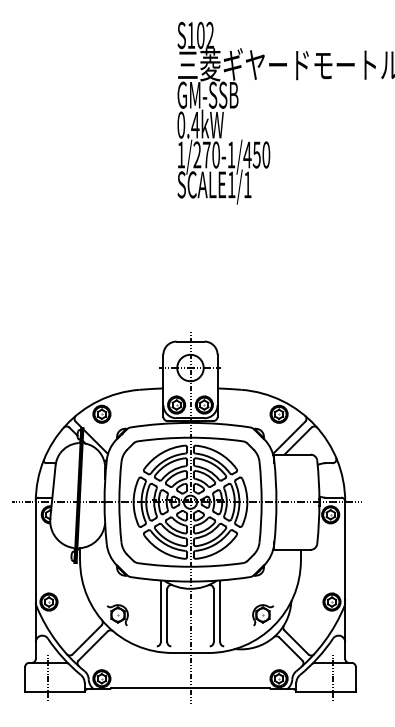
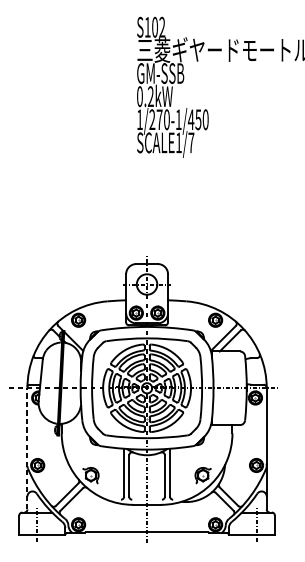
text: (195, 124) -> (150, 96), 0.4kW -> 0.2kW
text: (247, 184) -> (191, 142), SCALE1/1 -> SCALE1/7
line: (35, 580) -> (27, 448), solid -> dashed

